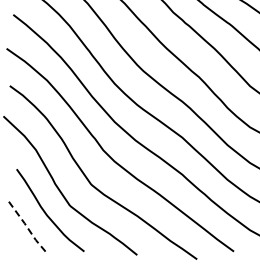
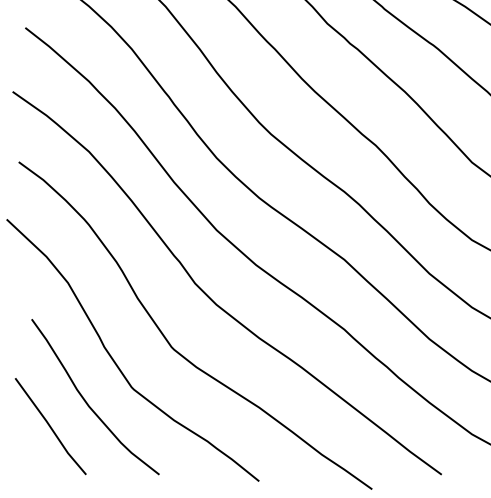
line: (26, 225) -> (50, 425), dashed -> solid

